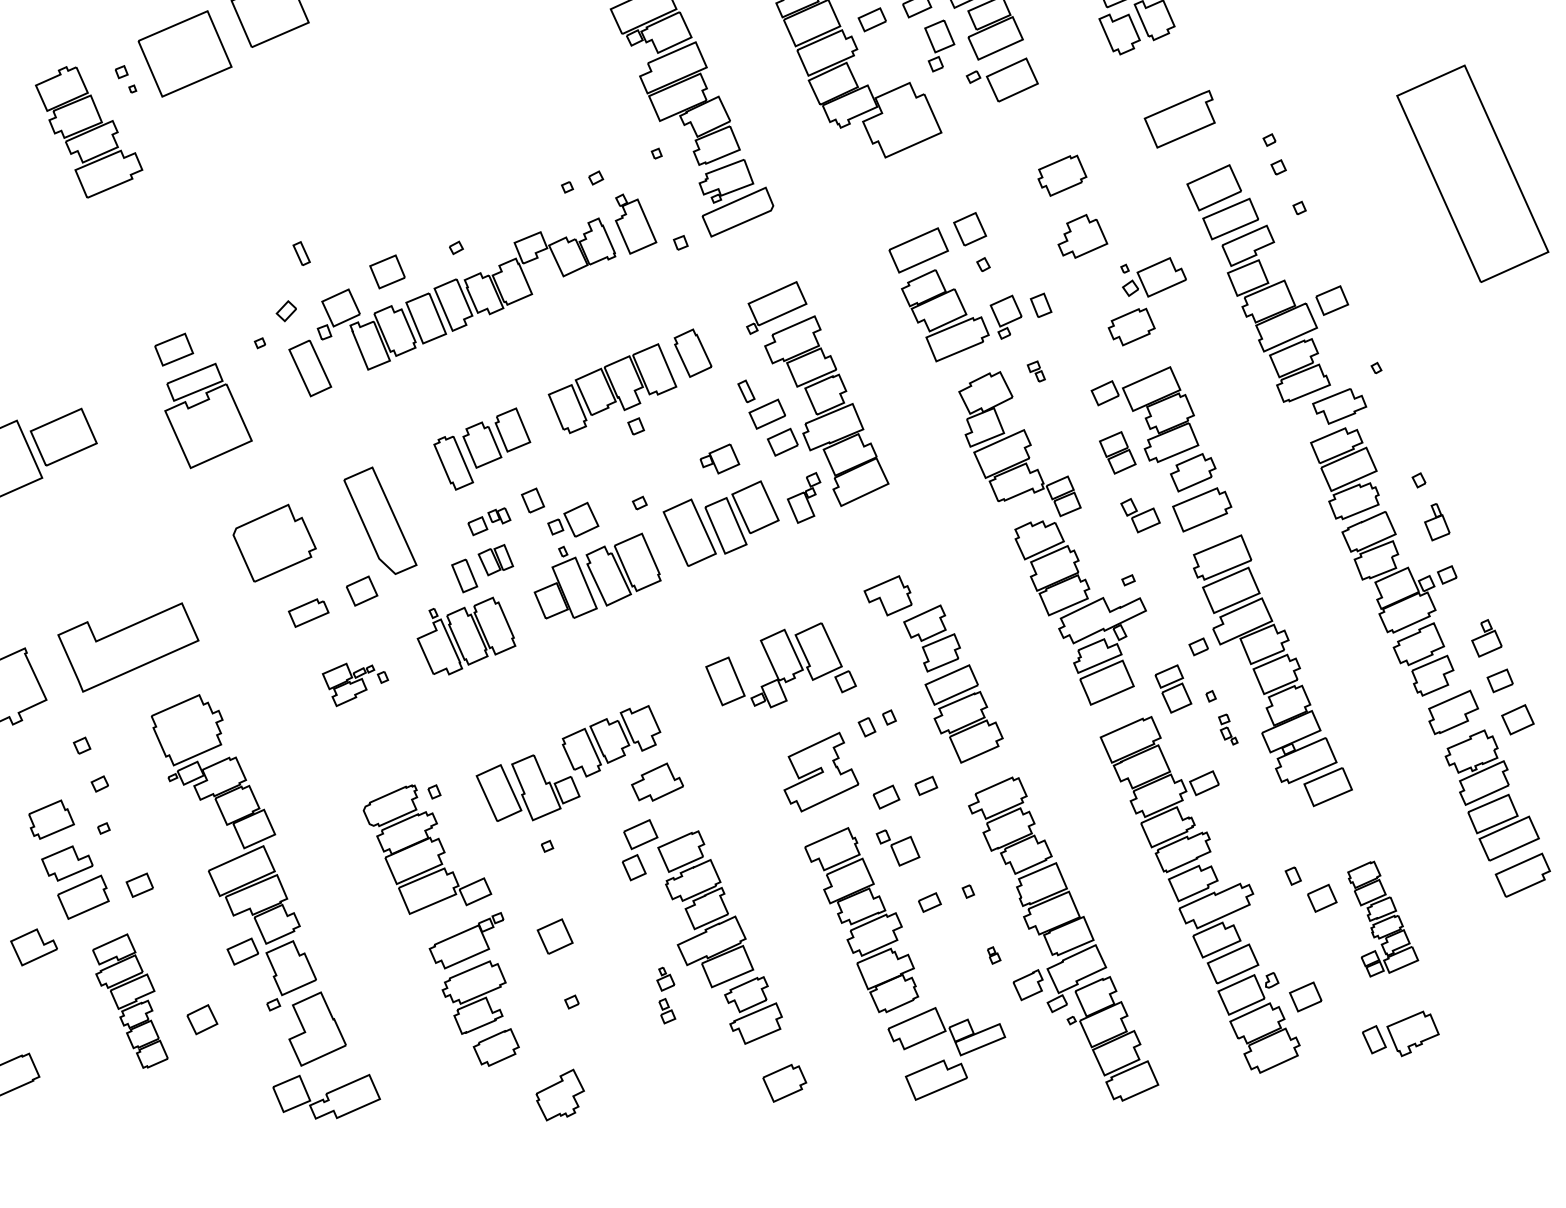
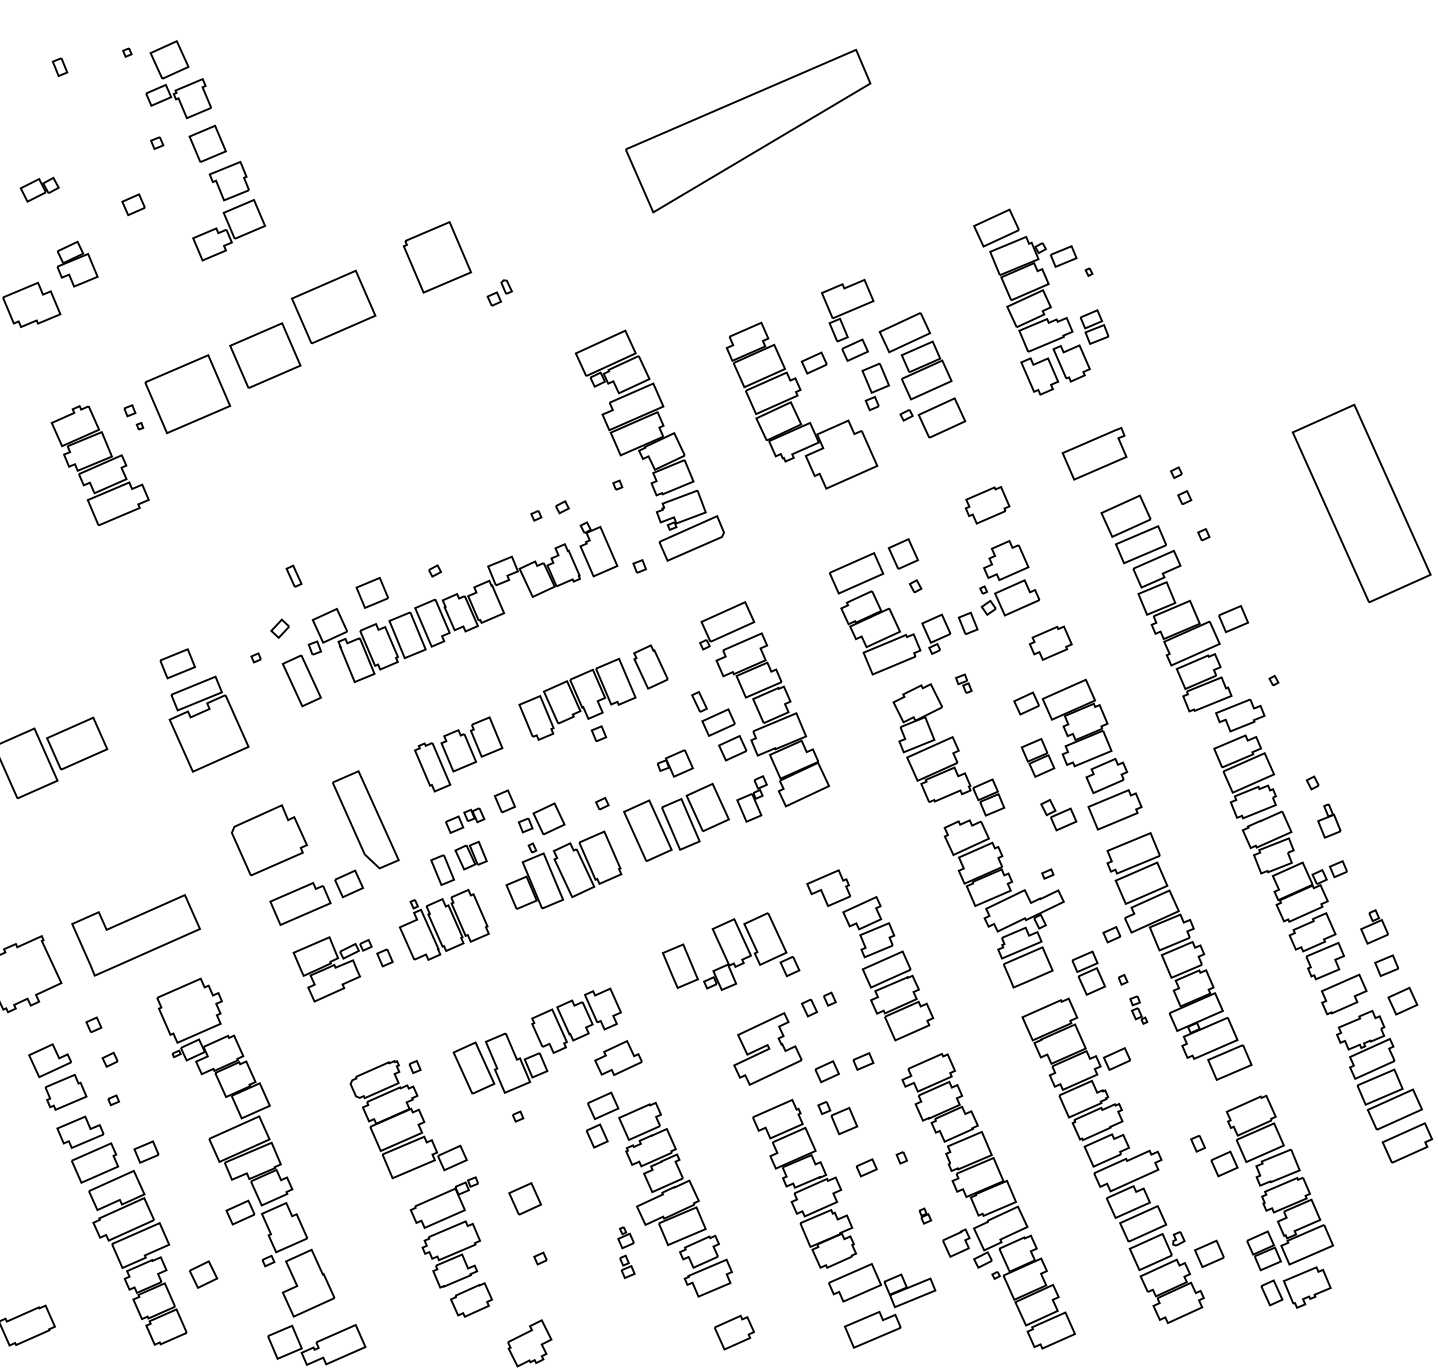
part: (1153, 276) -> (1009, 597), moved
part: (308, 612) -> (300, 903), size x1.67
part: (354, 684) -> (342, 969), size x1.67
part: (1382, 918) -> (1279, 1182), size x1.67
part: (33, 947) -> (49, 1060), moved
part: (129, 1000) -> (137, 1257), size x1.43

